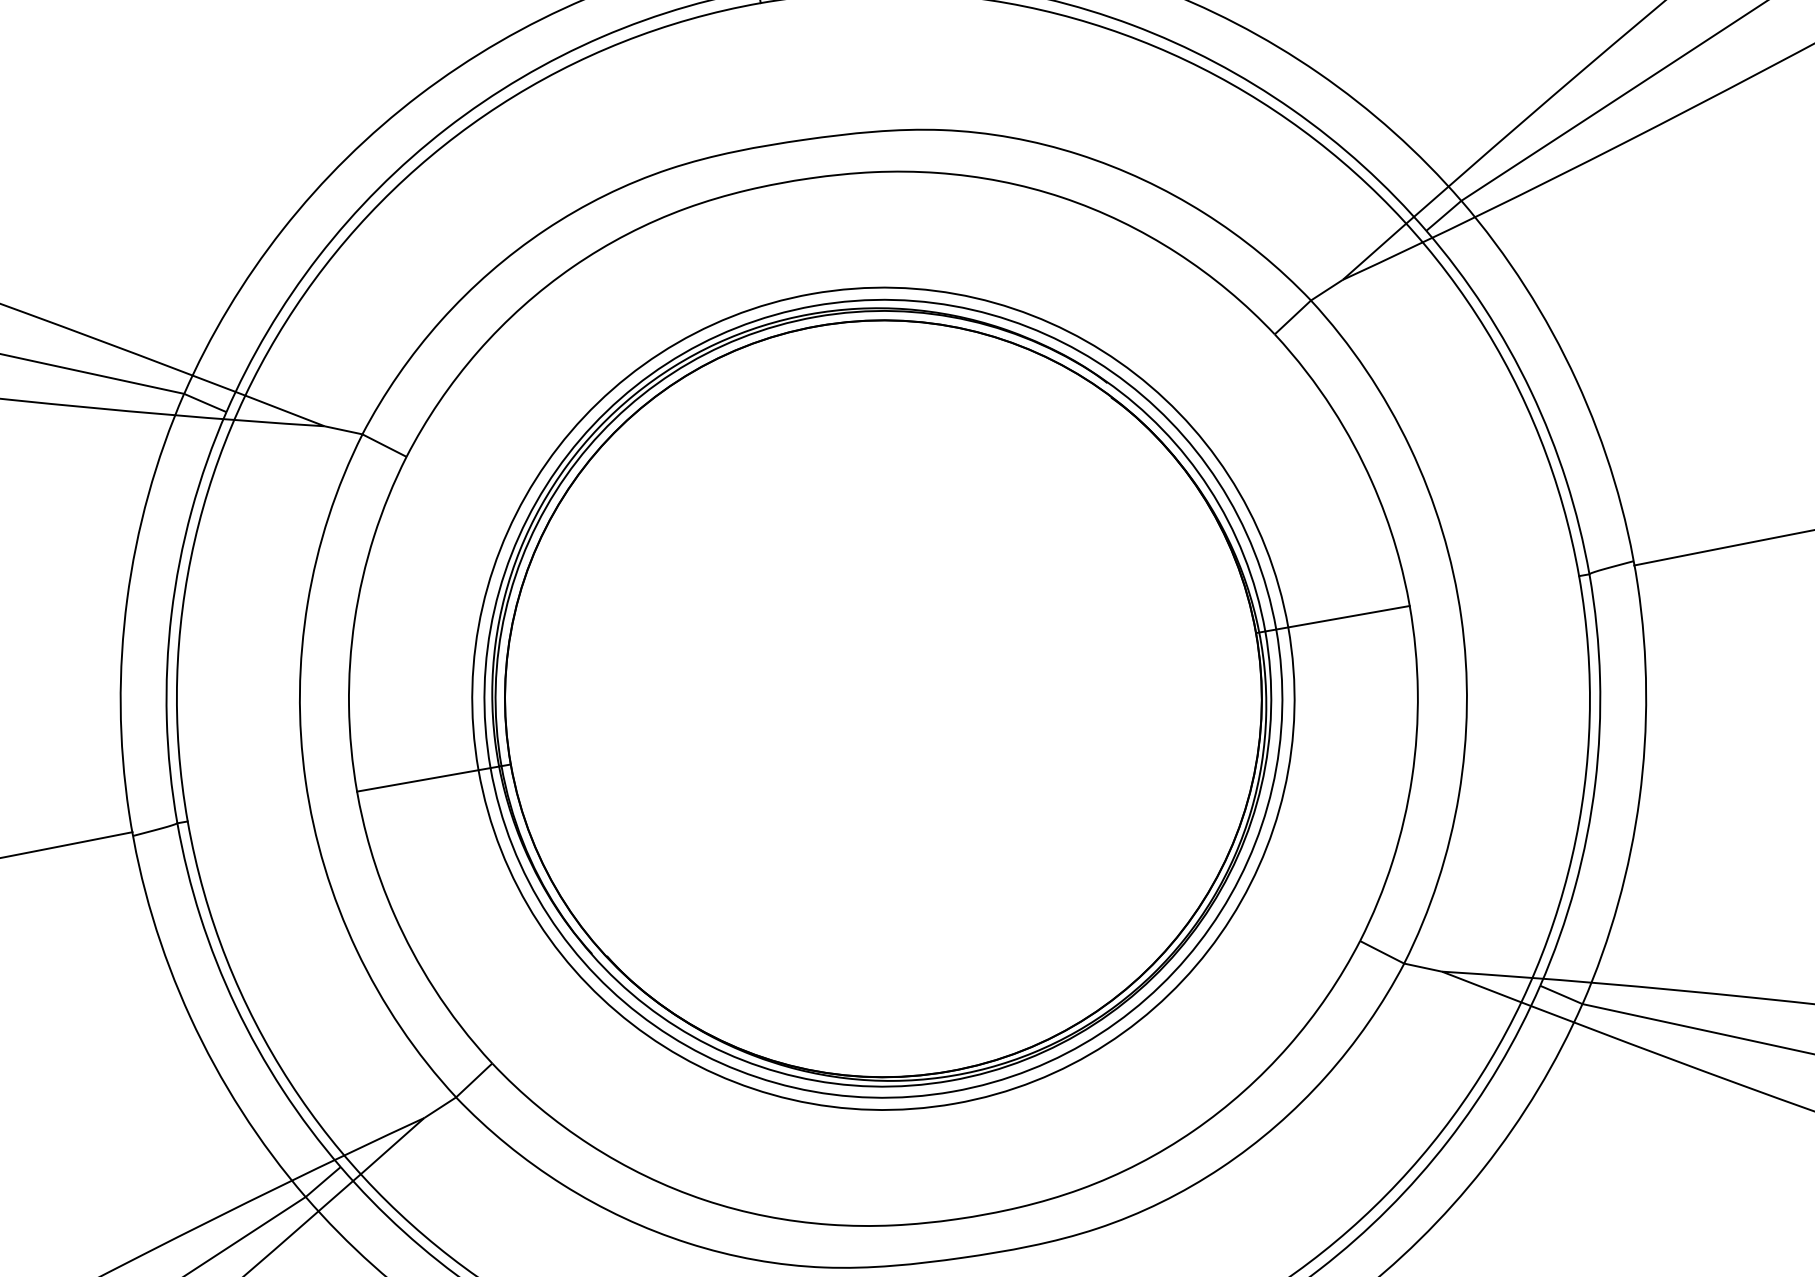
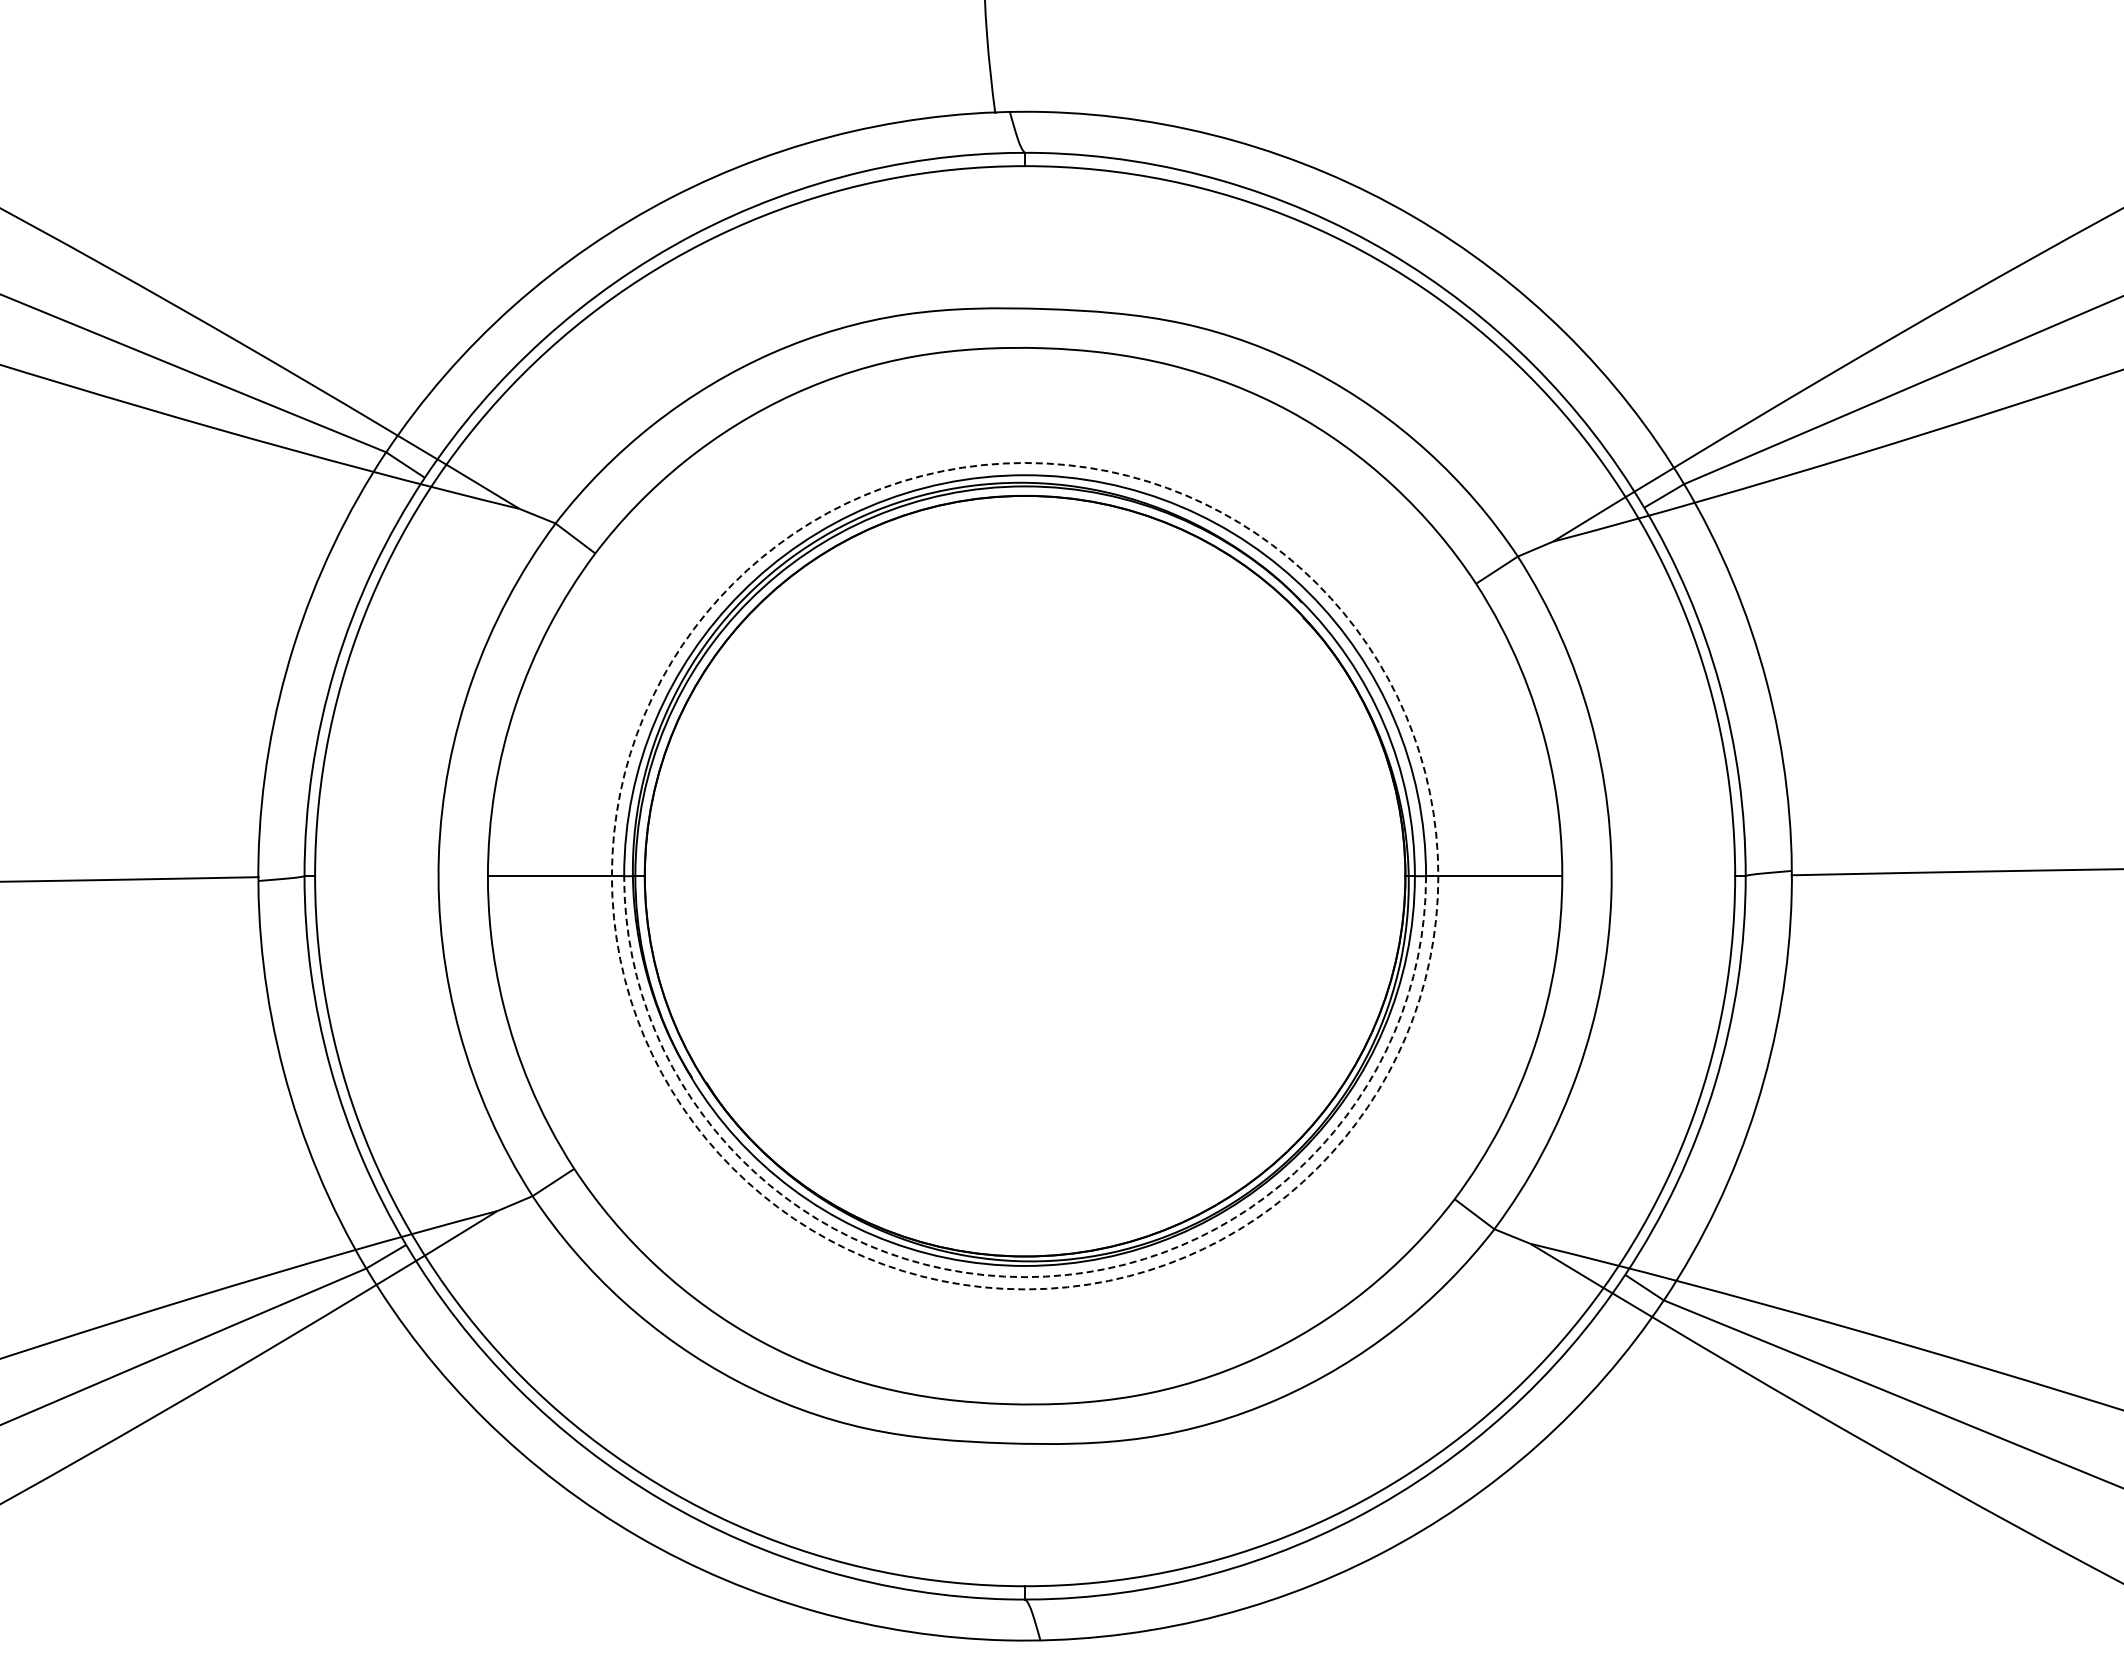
circle: (882, 698) -> (1024, 875), solid -> dashed
arc: (953, 1091) -> (1025, 1277), solid -> dashed

